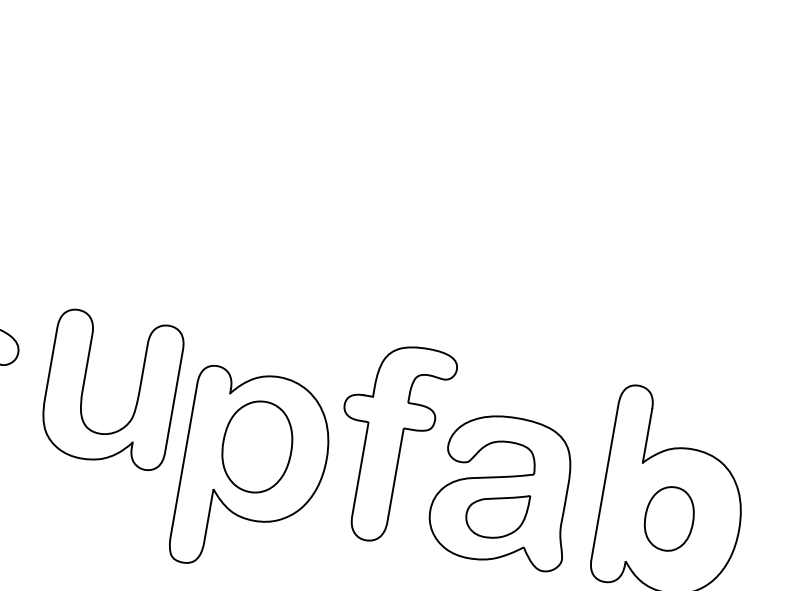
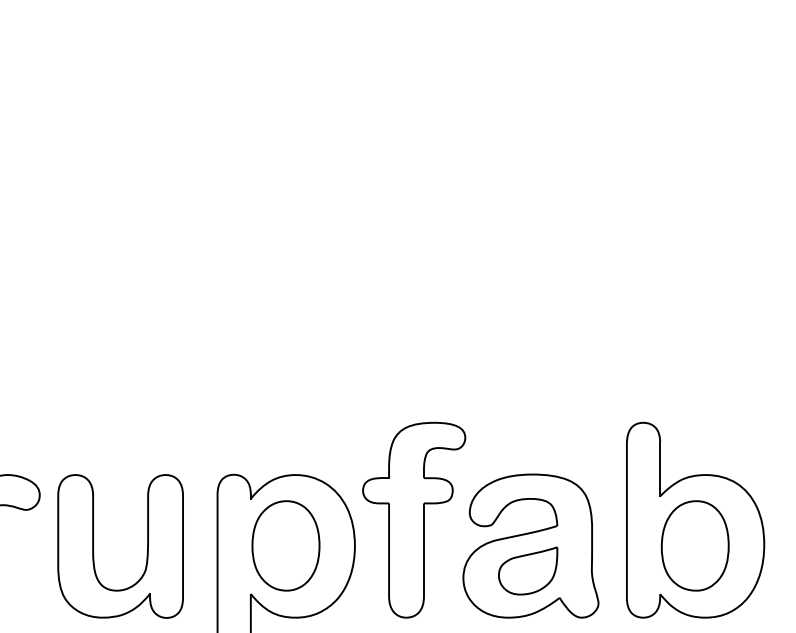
part: (136, 401) -> (146, 553), moved
part: (668, 518) -> (694, 545), size x1.43

